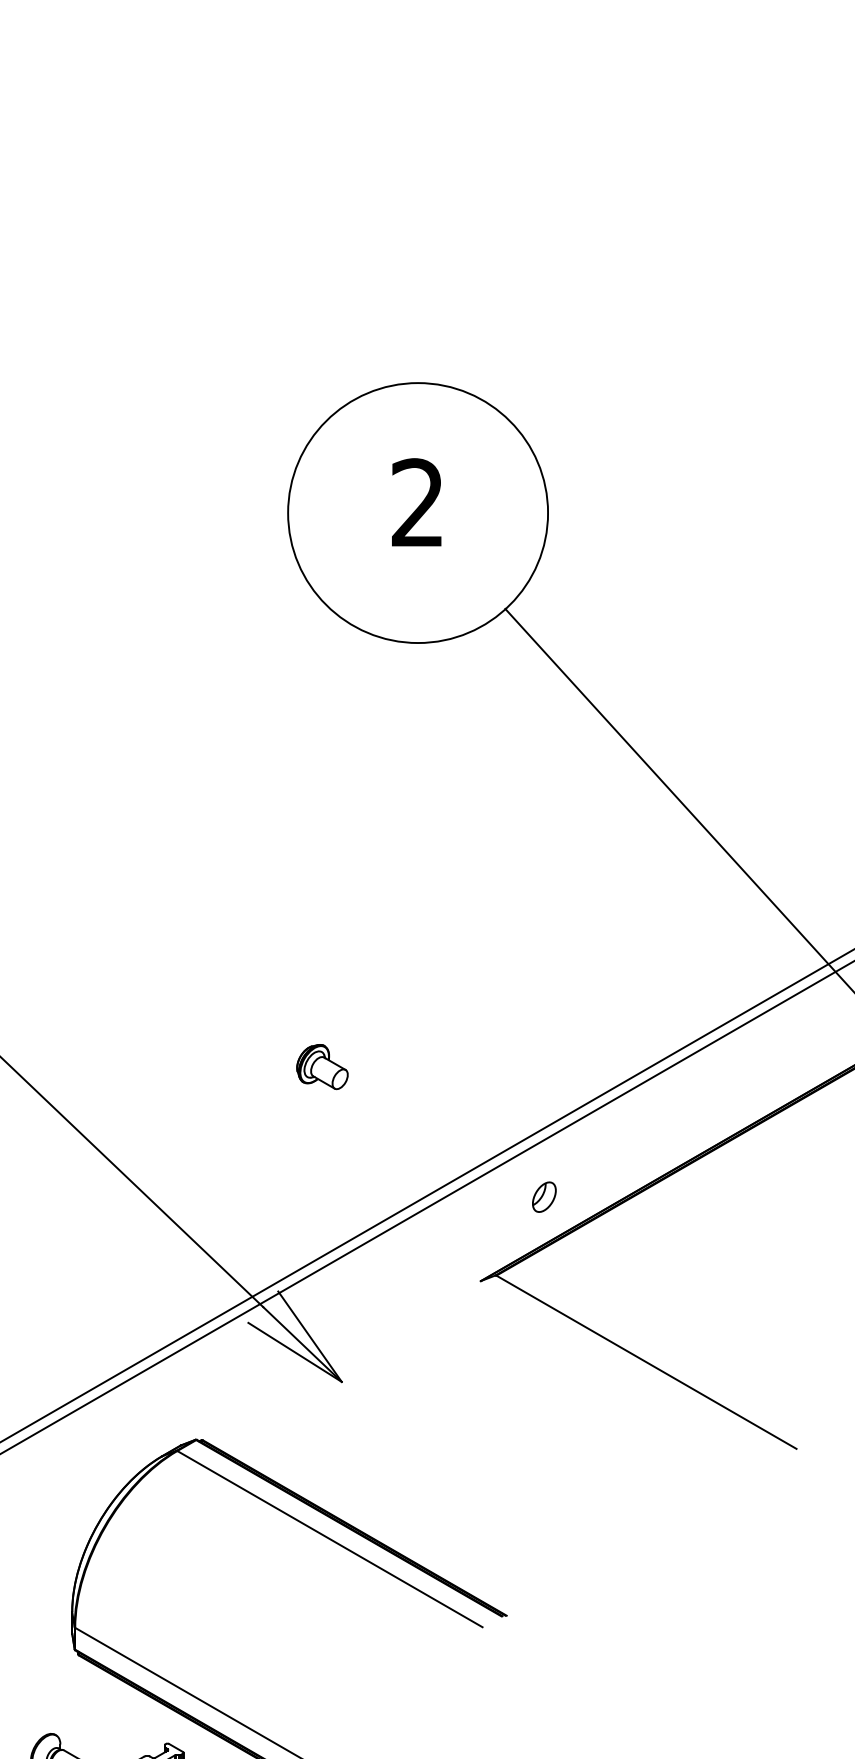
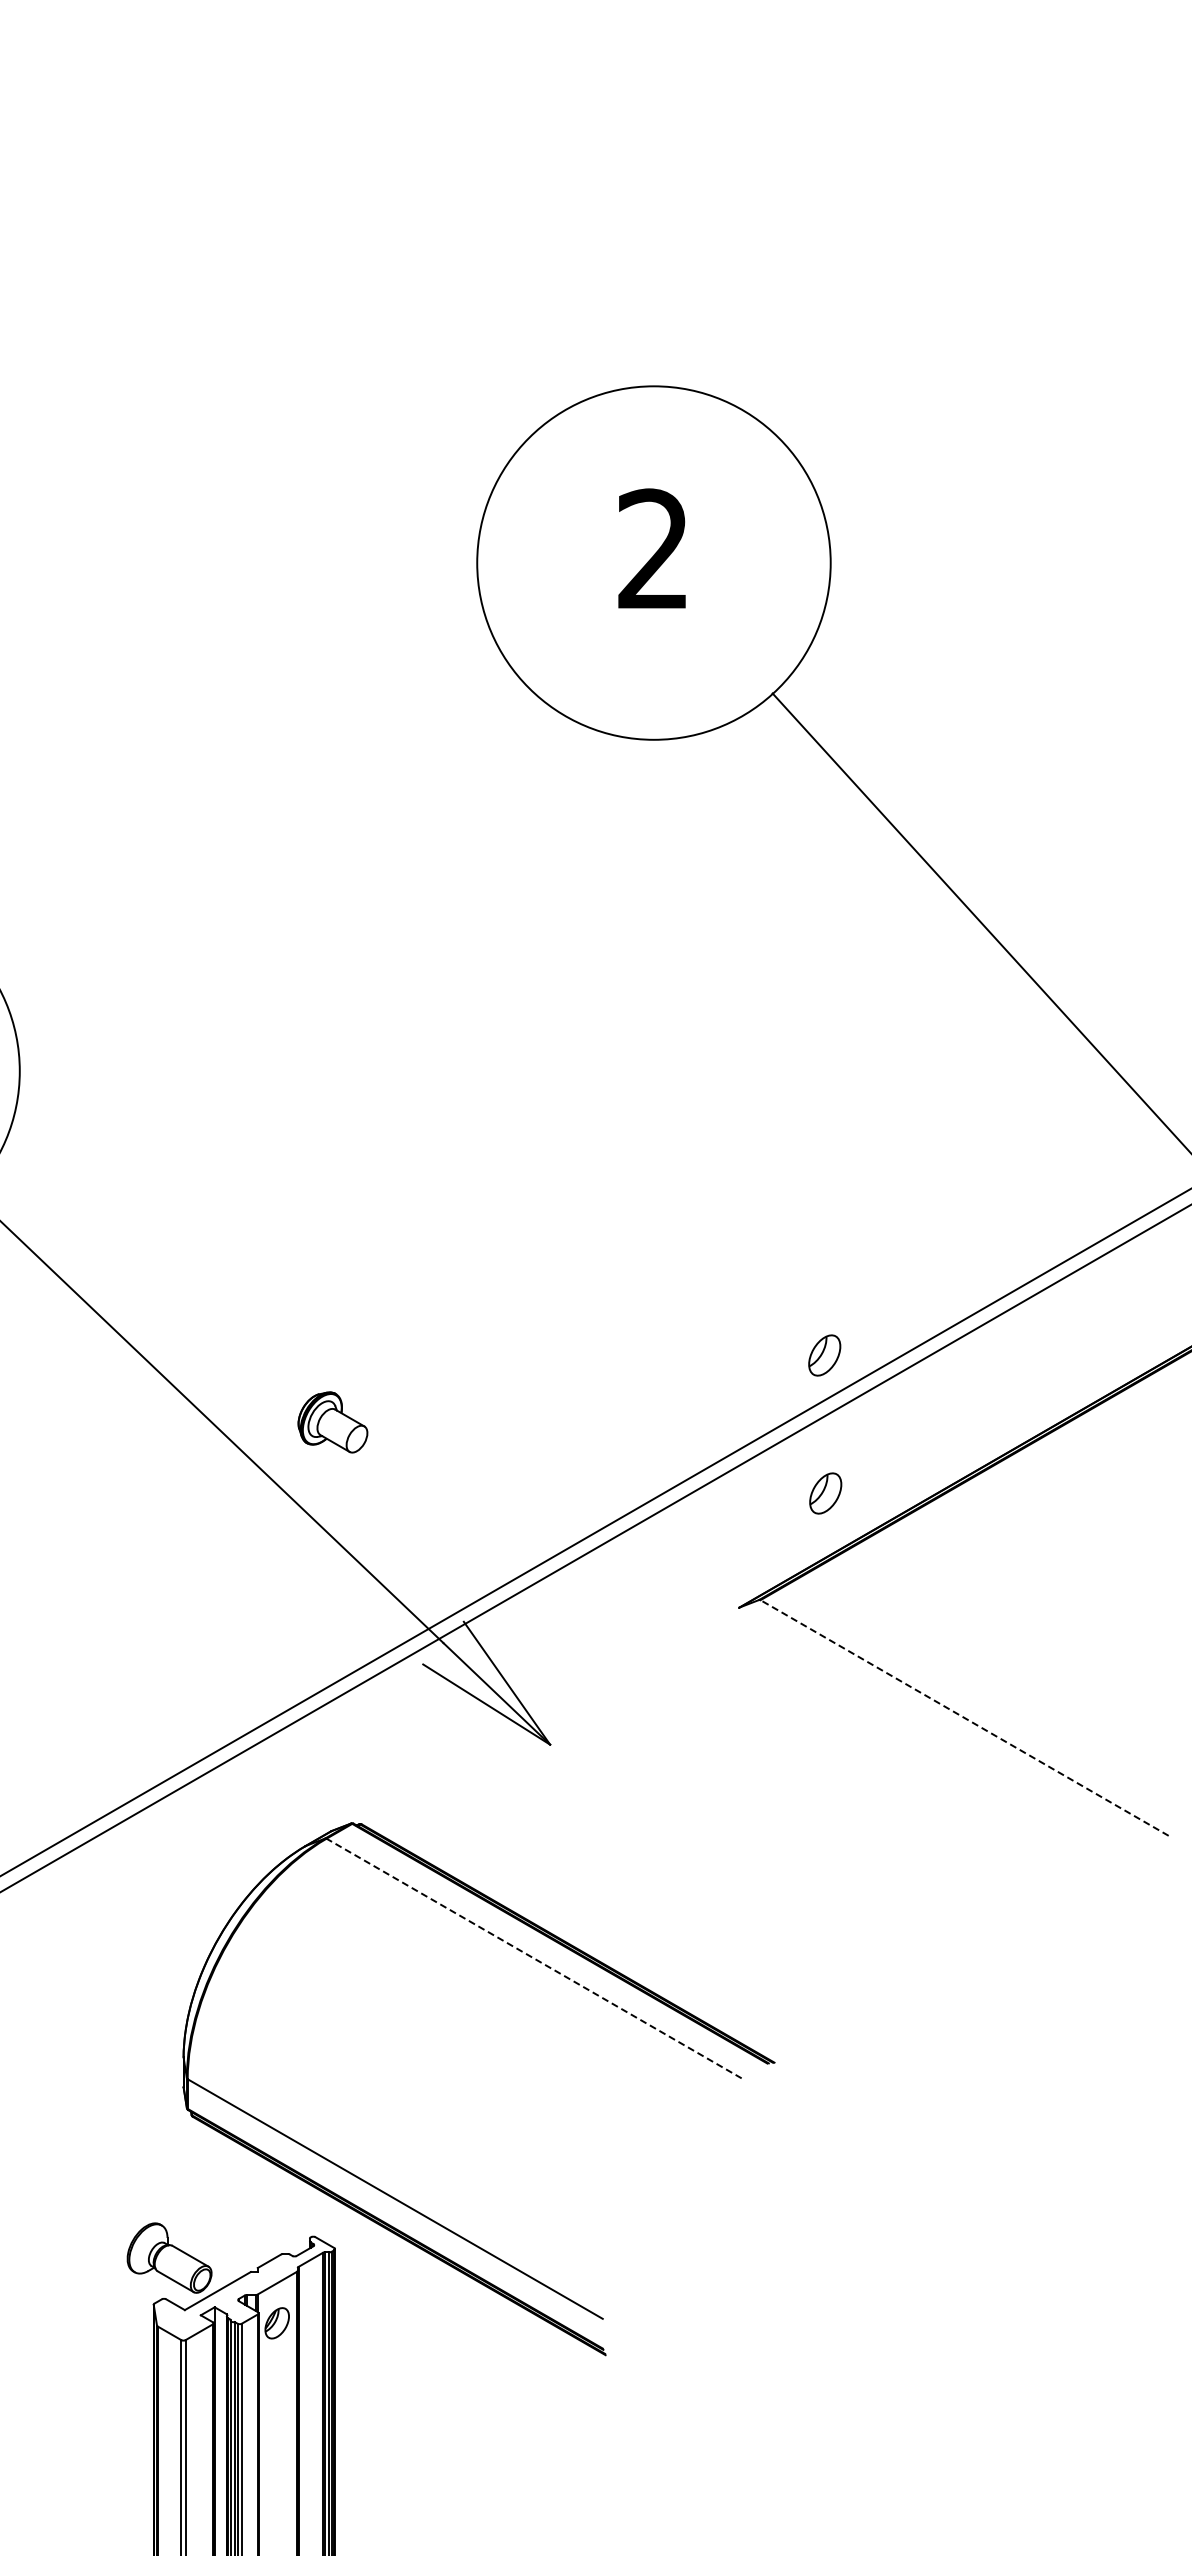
part: (322, 1067) -> (332, 1422), moved
part: (543, 1095) -> (824, 1355), added
line: (646, 1362) -> (964, 1718), solid -> dashed
line: (330, 1539) -> (534, 1958), solid -> dashed

